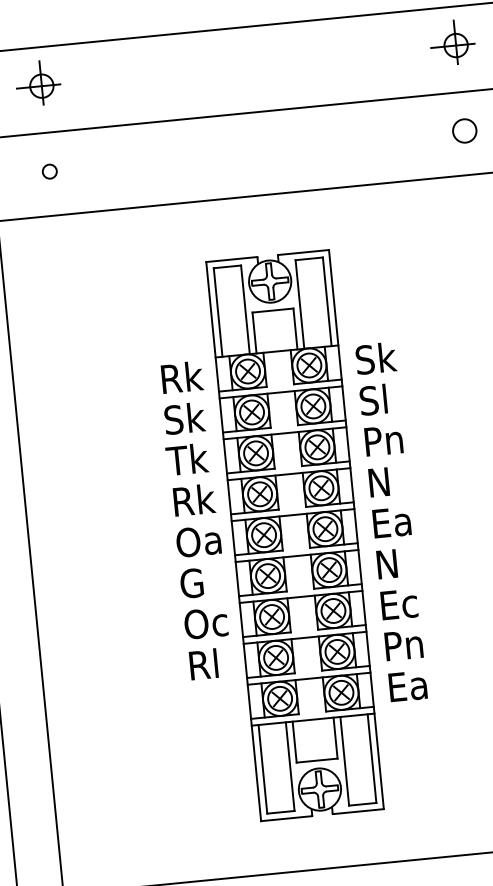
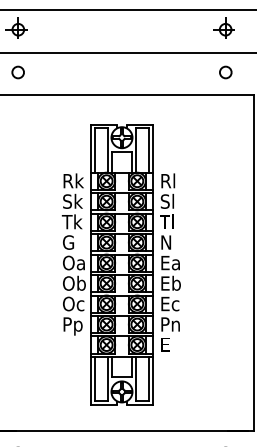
circle: (48, 171) -> (17, 72), size x1.67
text: (375, 357) -> (170, 180), Sk -> Rl
text: (381, 439) -> (169, 221), Pn -> Tl
text: (193, 498) -> (73, 241), Rk -> G
text: (397, 561) -> (171, 282), N -> Eb
text: (209, 579) -> (77, 282), G -> Ob
text: (210, 666) -> (73, 325), Rl -> Pp
text: (407, 685) -> (170, 344), Ea -> E

